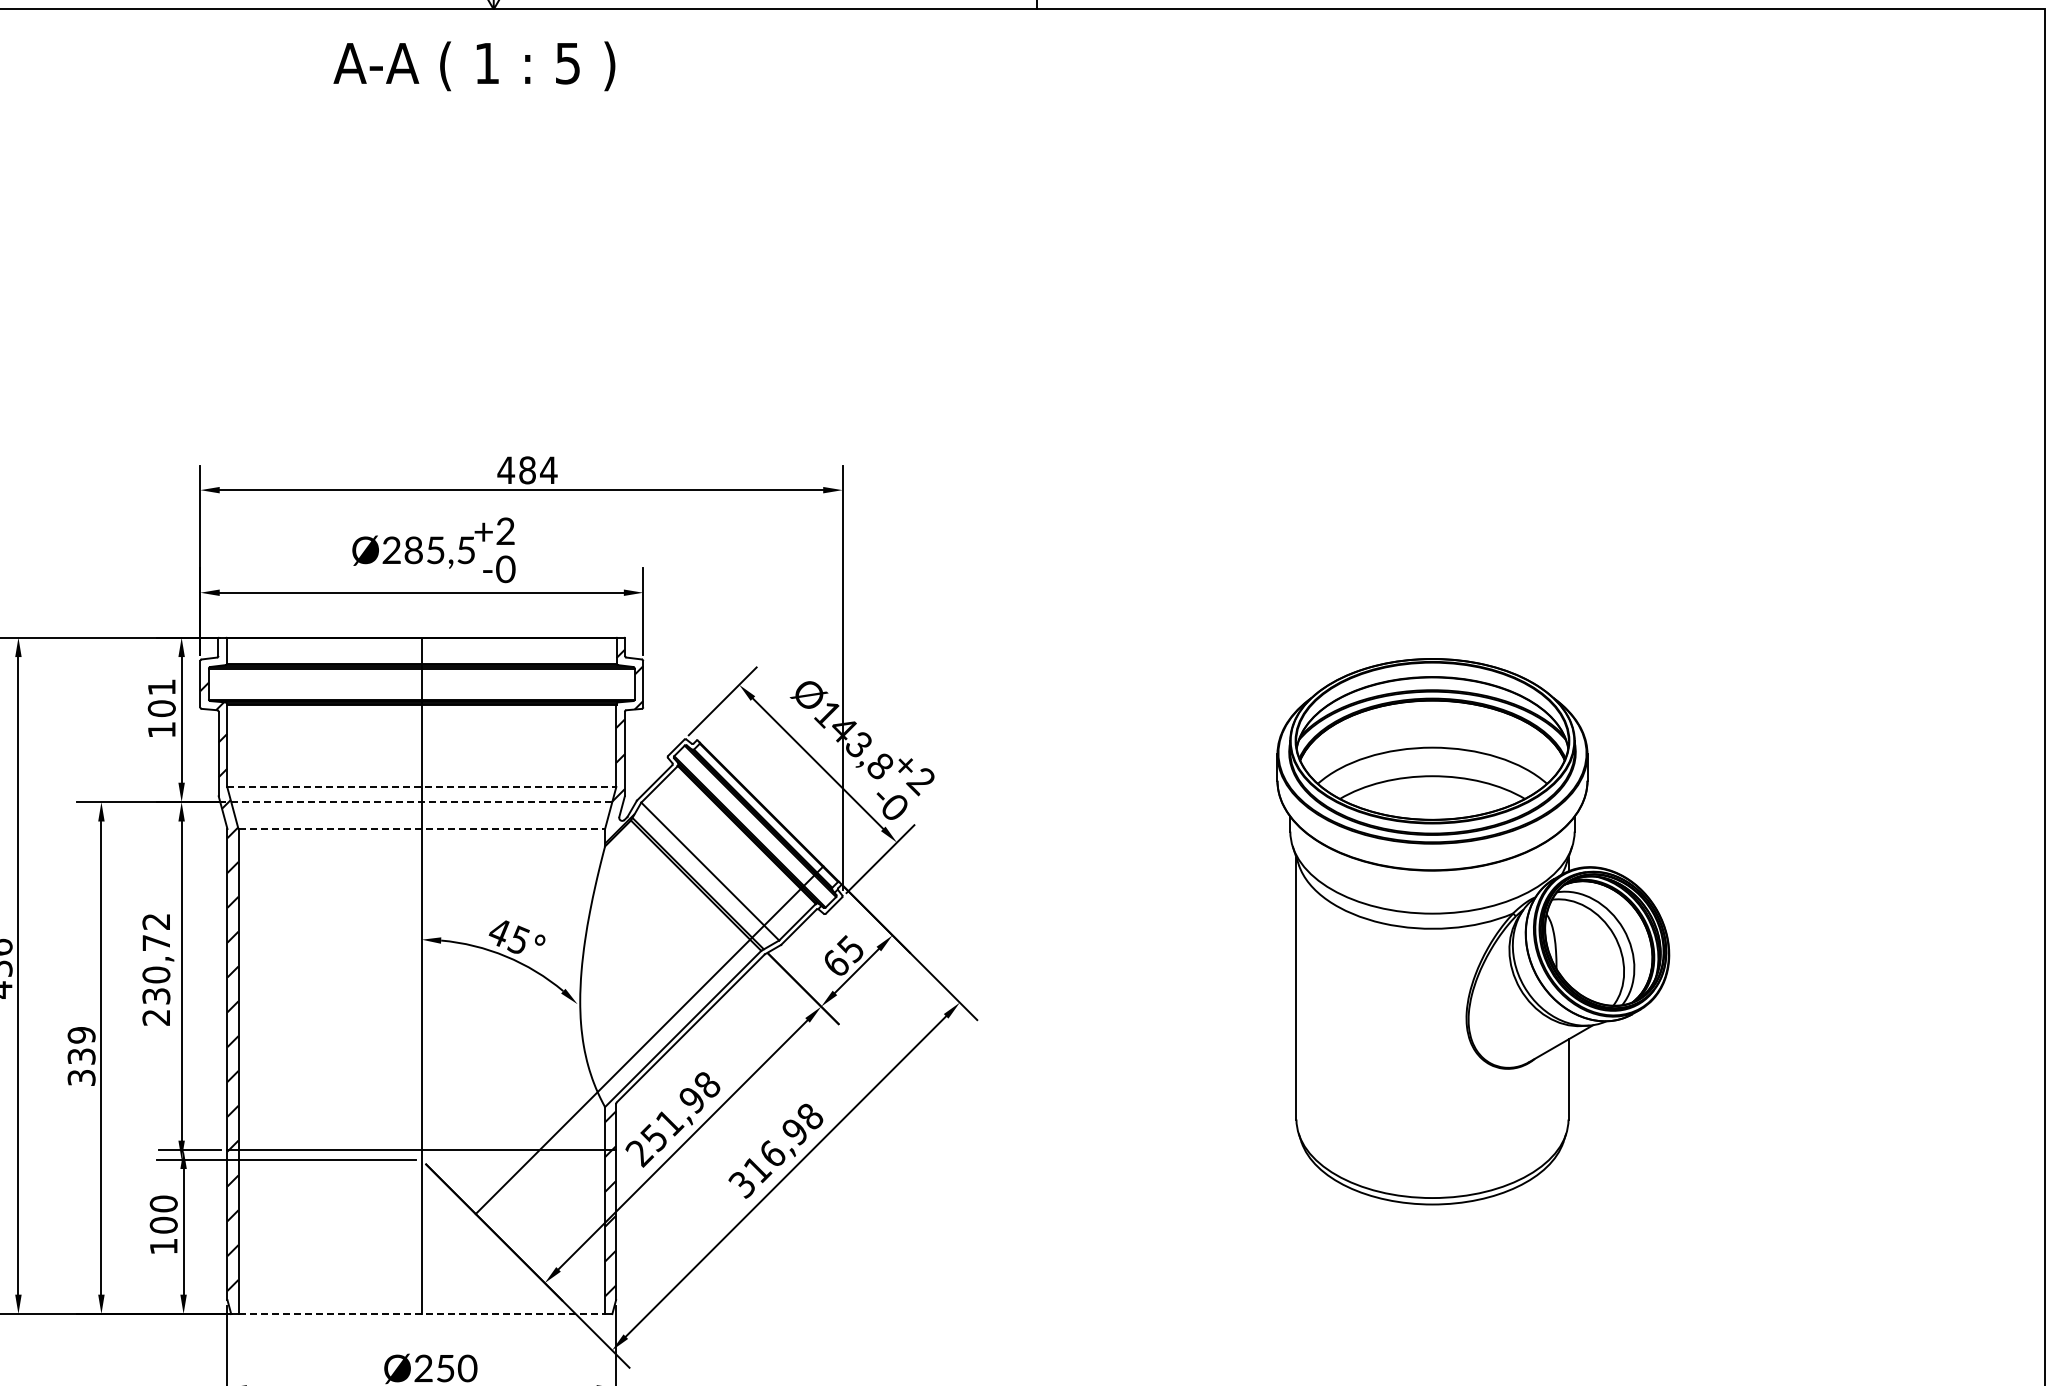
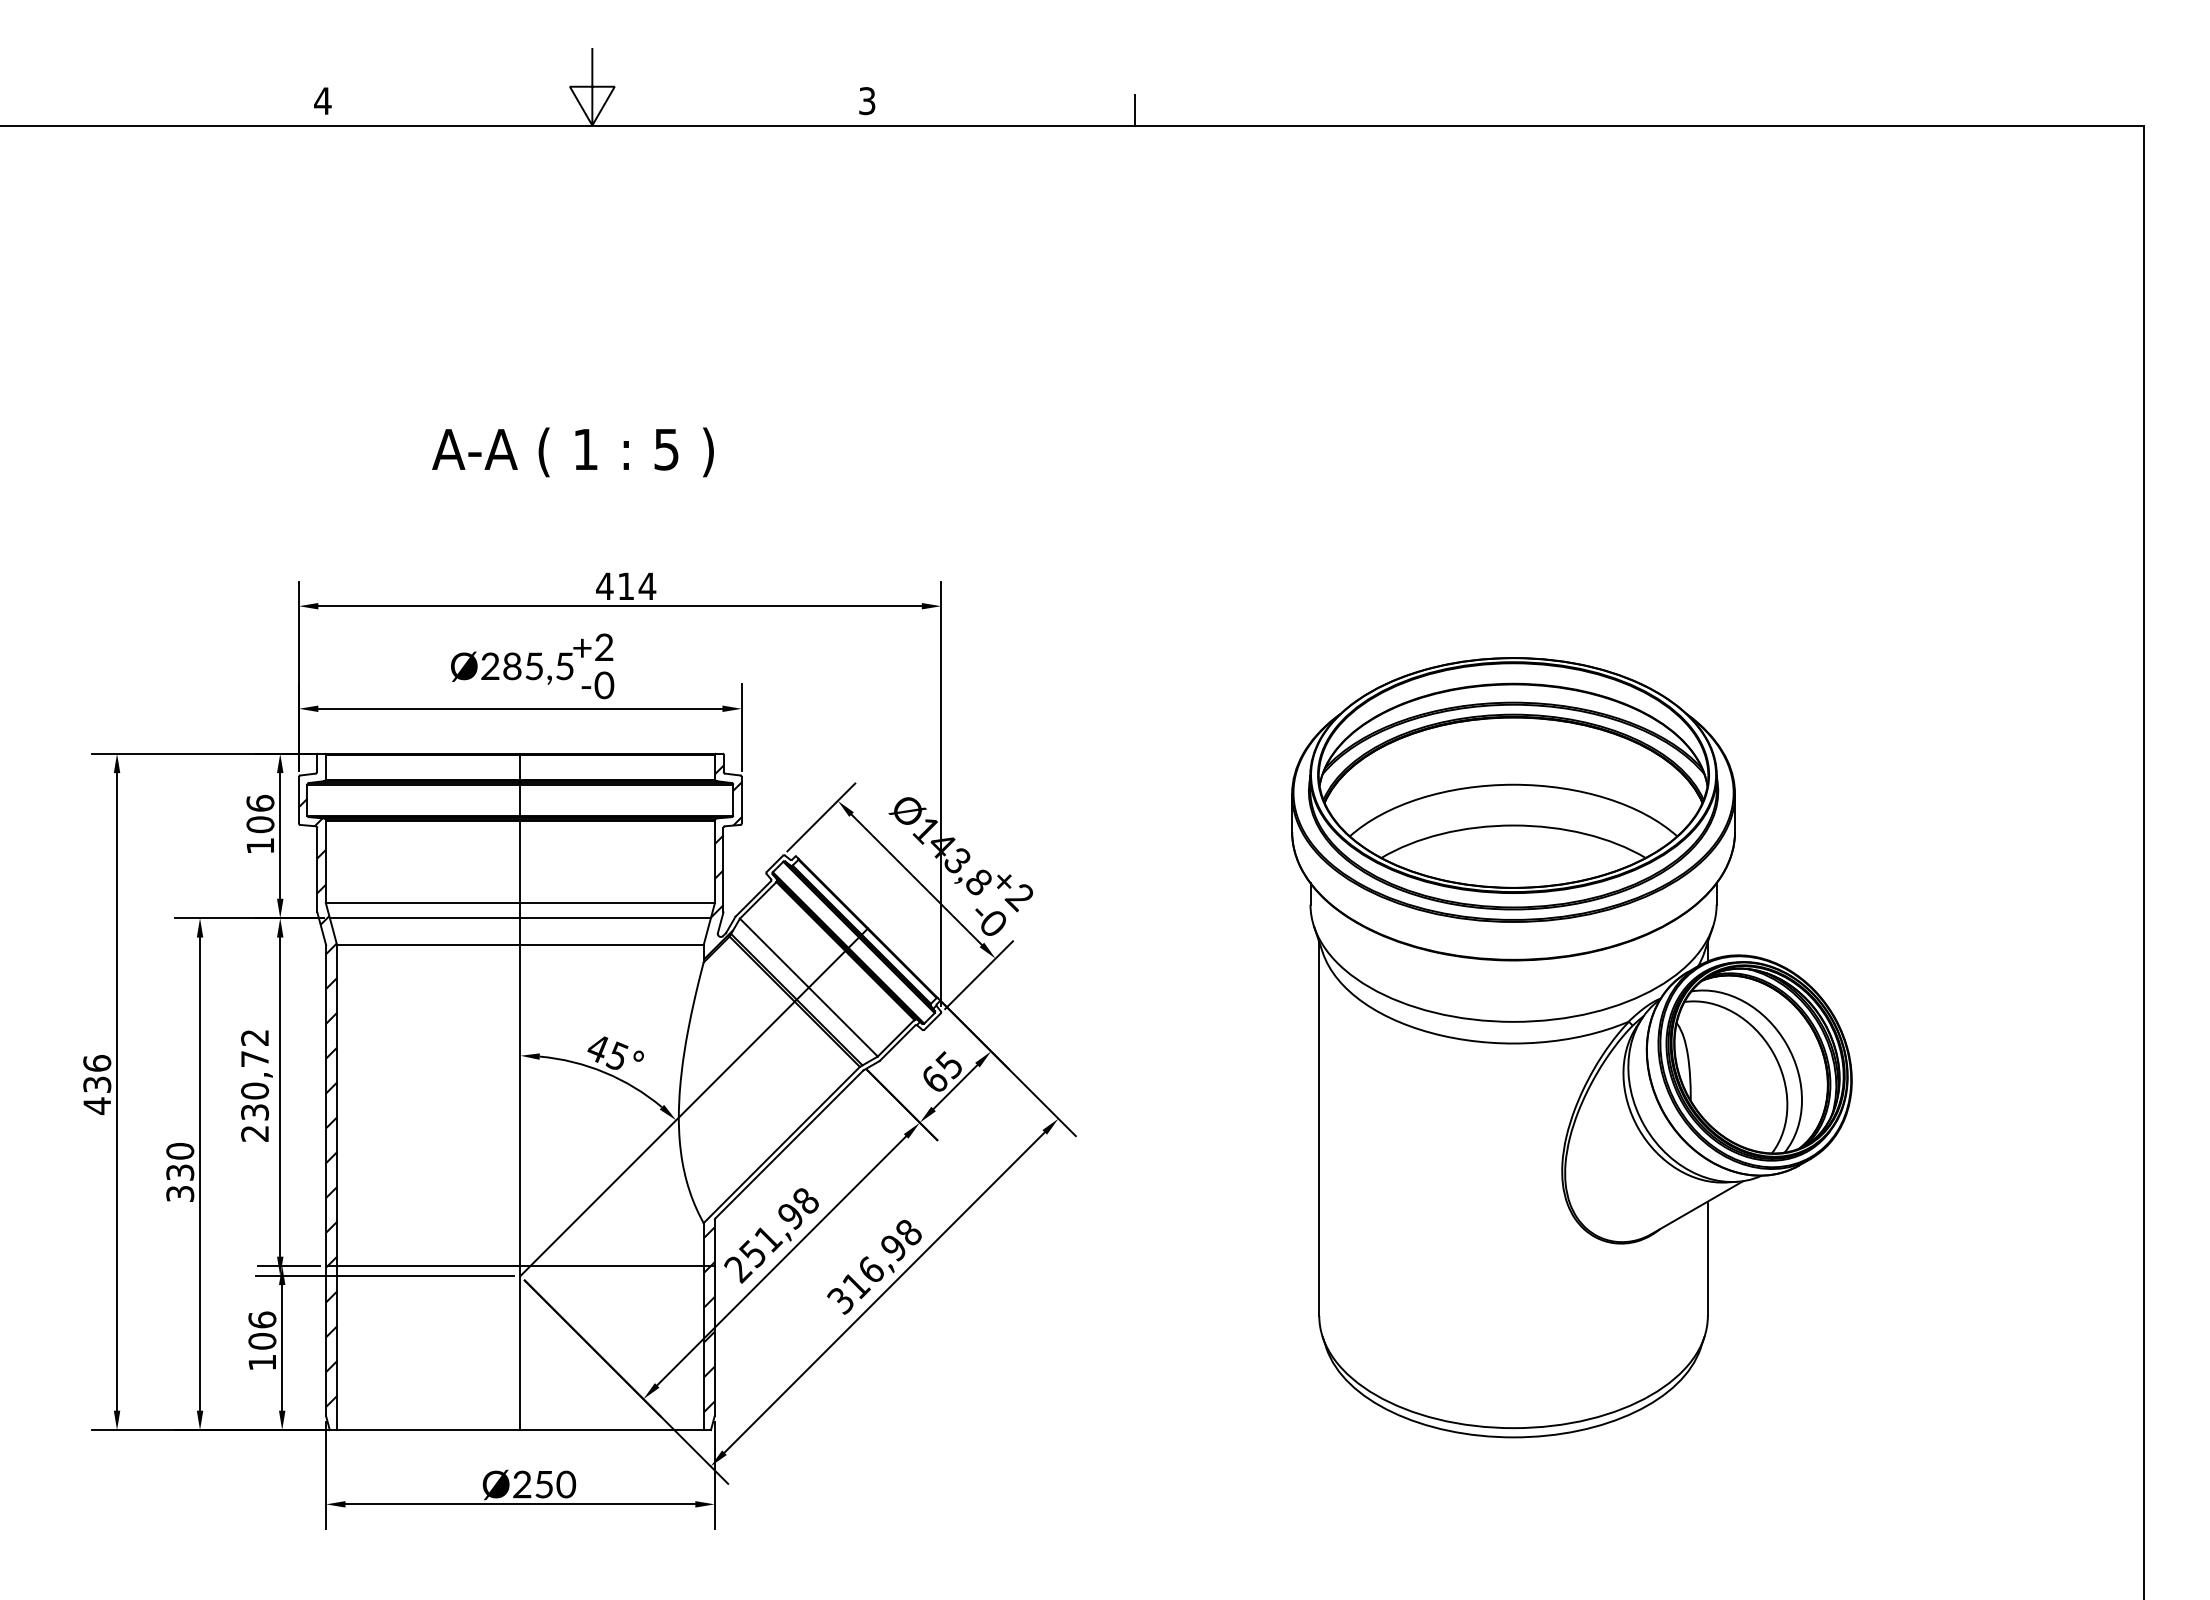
text: (473, 66) -> (572, 452), moved
text: (526, 470) -> (625, 586), 484 -> 414
text: (161, 686) -> (260, 802), 101 -> 106
line: (421, 787) -> (520, 903), dashed -> solid
line: (421, 802) -> (520, 918), dashed -> solid
line: (421, 829) -> (520, 945), dashed -> solid
part: (1472, 931) -> (1571, 1047), size x1.43
text: (81, 1034) -> (180, 1150), 339 -> 330
line: (649, 1040) -> (694, 1102), moved
text: (163, 1203) -> (262, 1319), 100 -> 106
line: (421, 1314) -> (520, 1430), dashed -> solid

